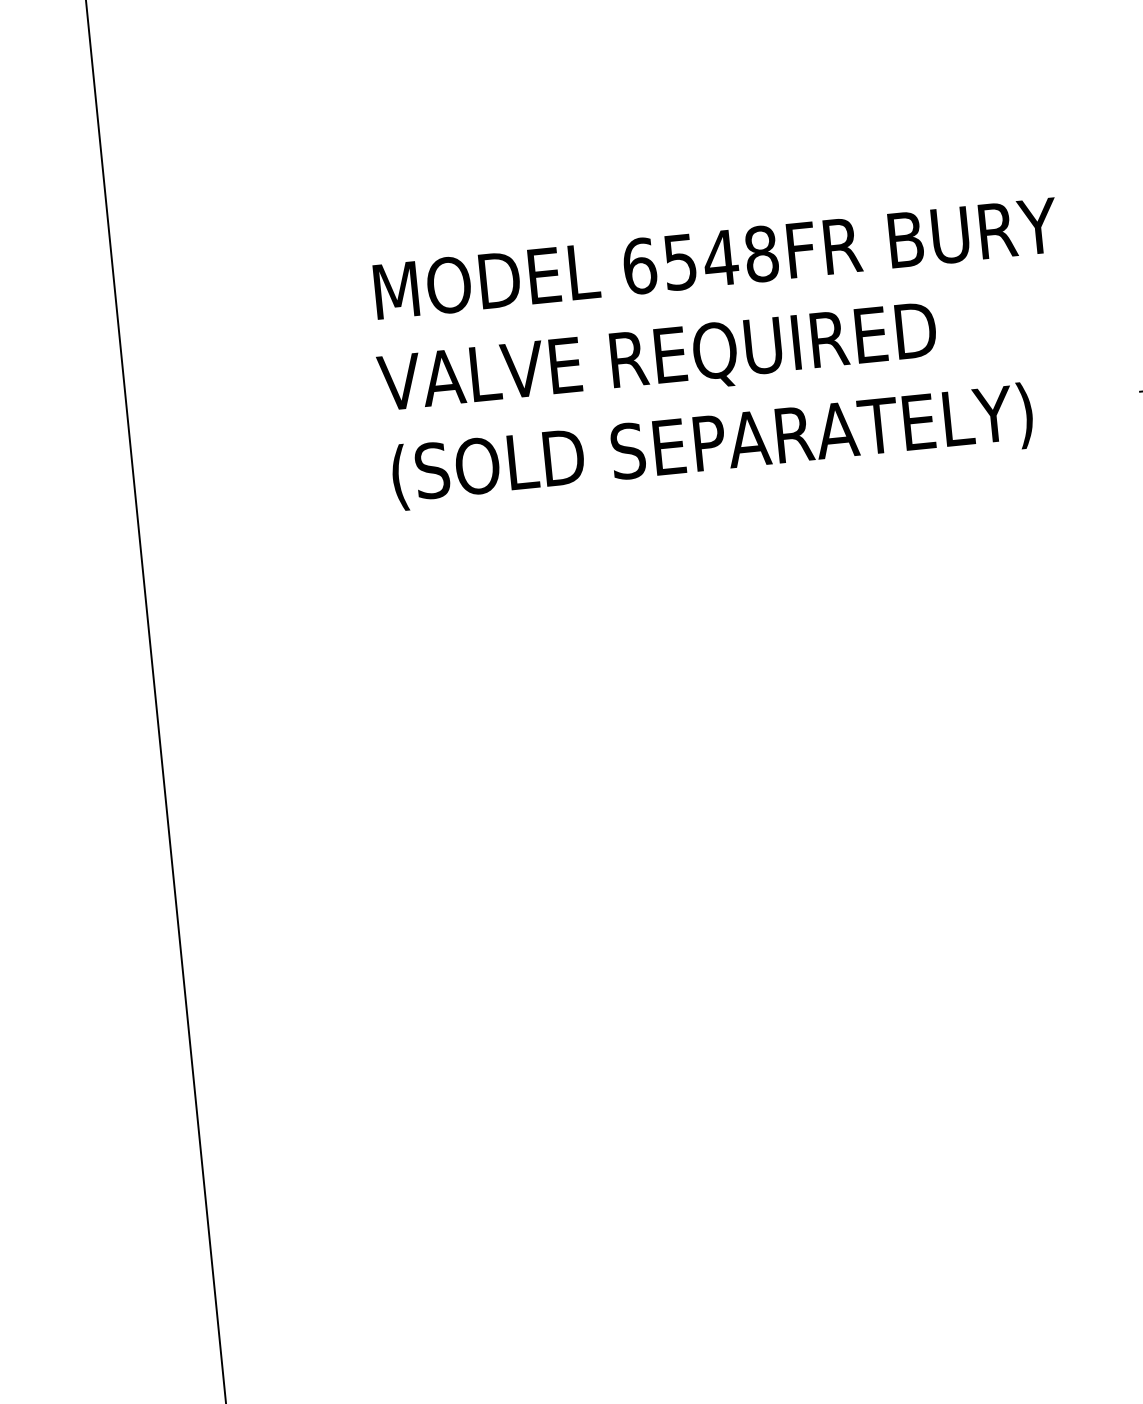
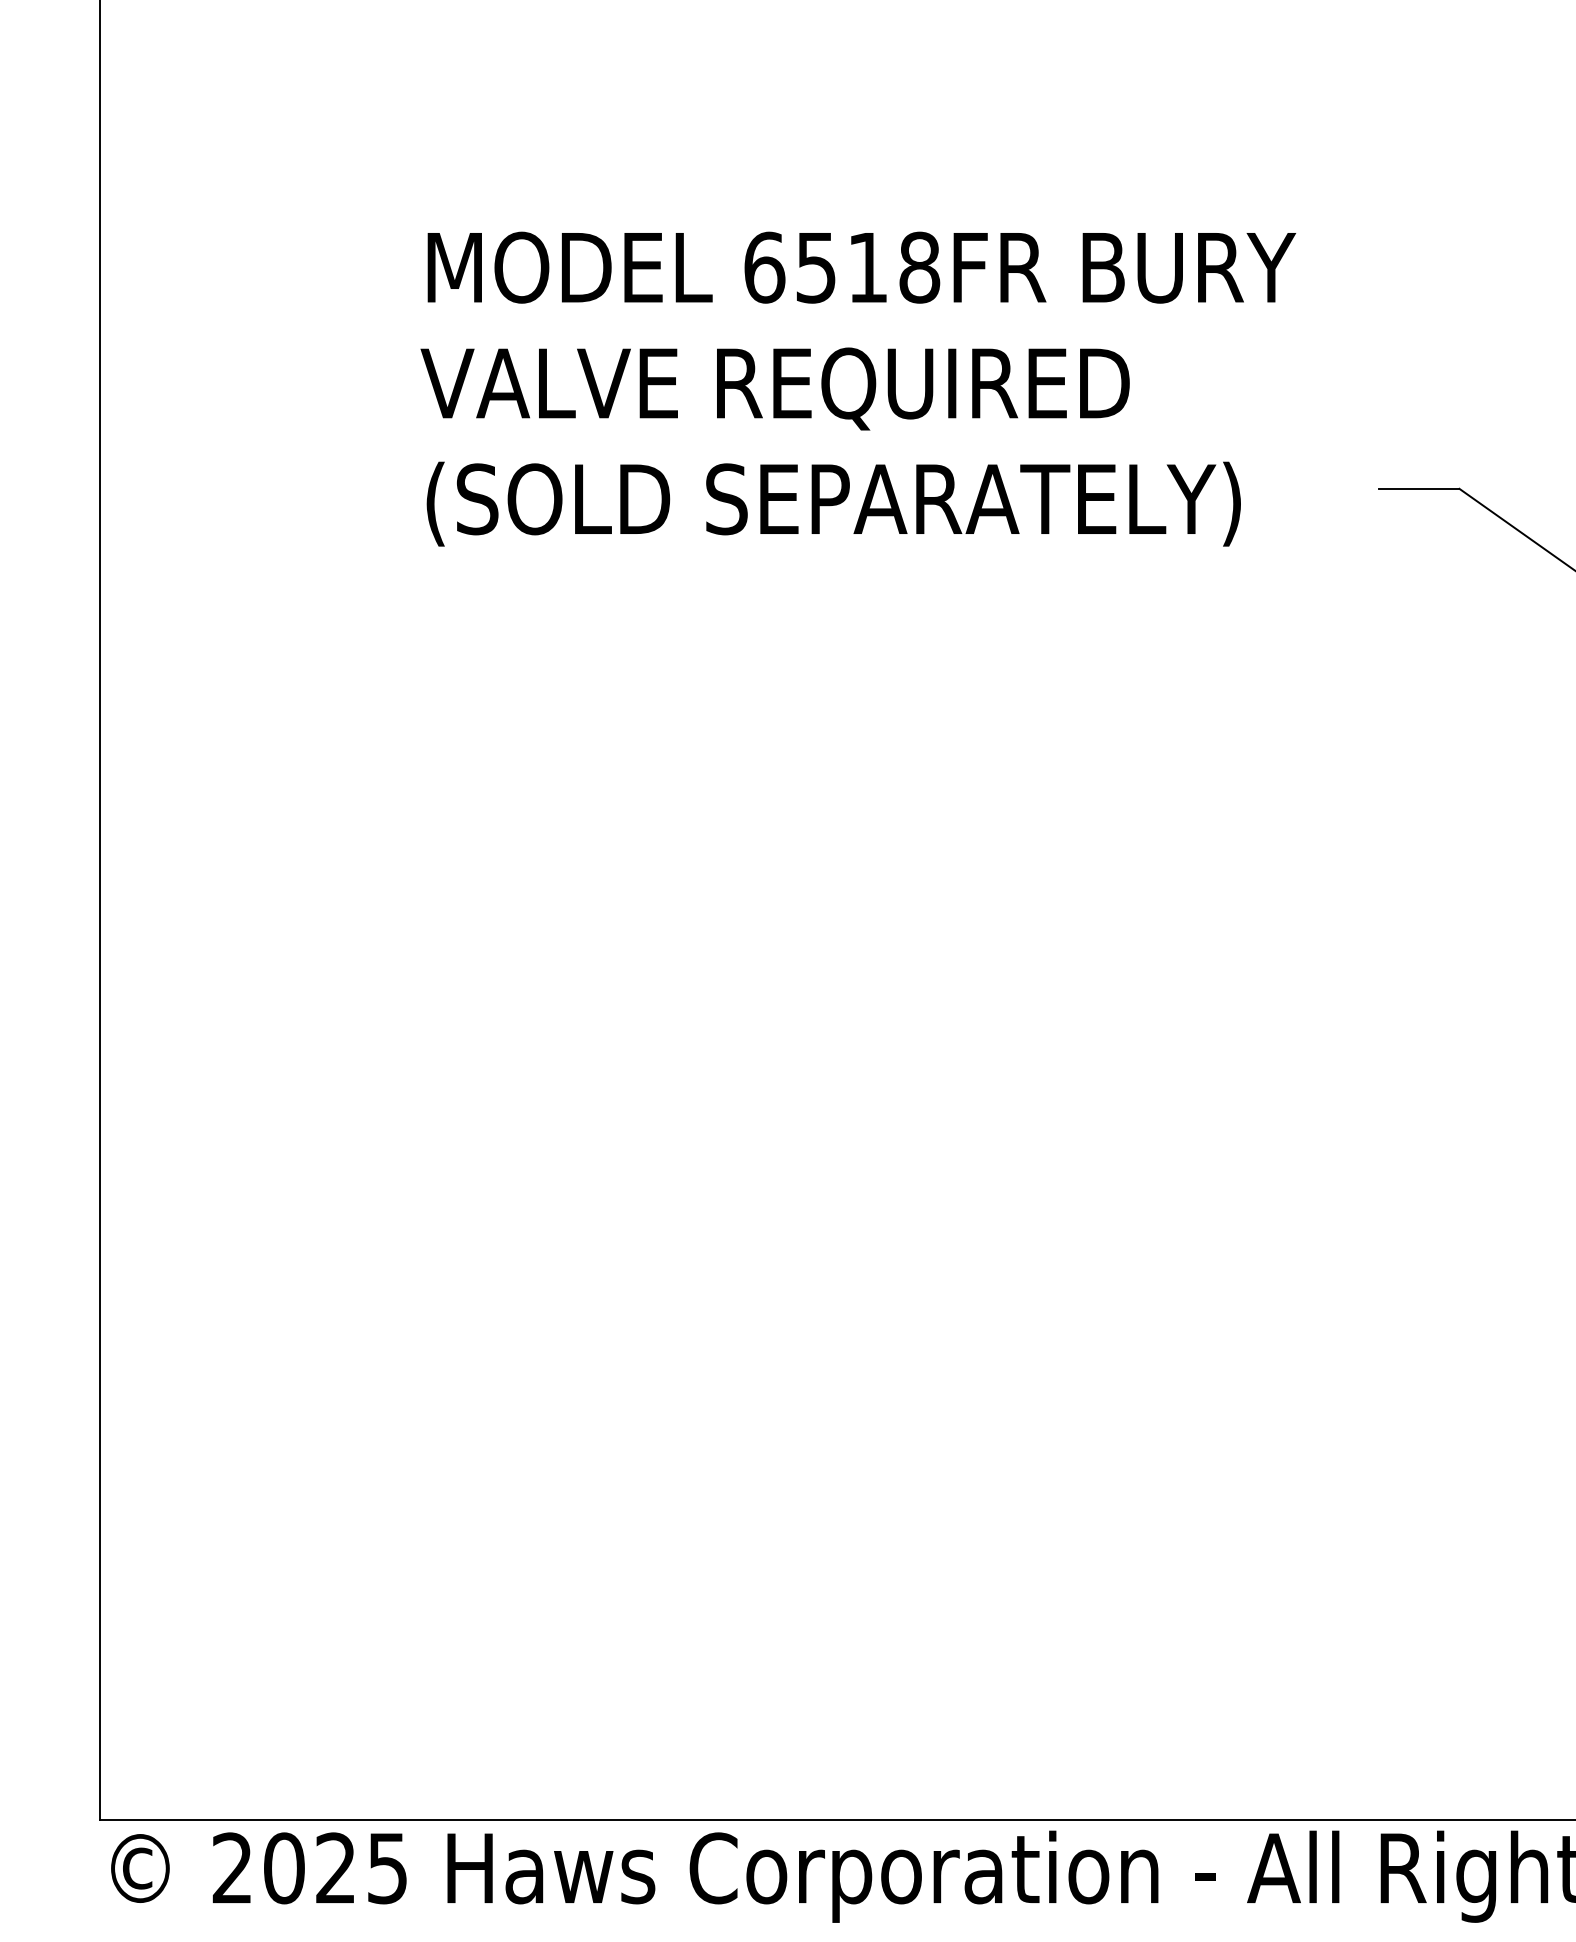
text: (720, 258) -> (867, 267), 6548FR -> 6518FR

